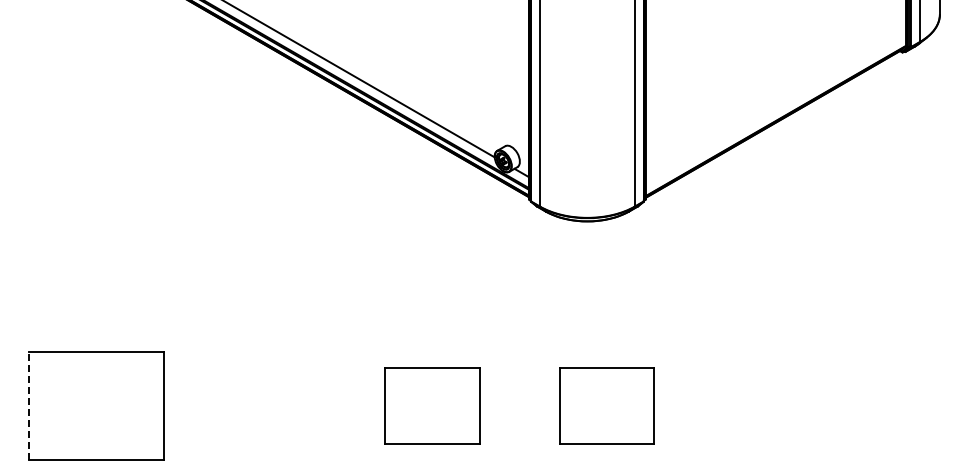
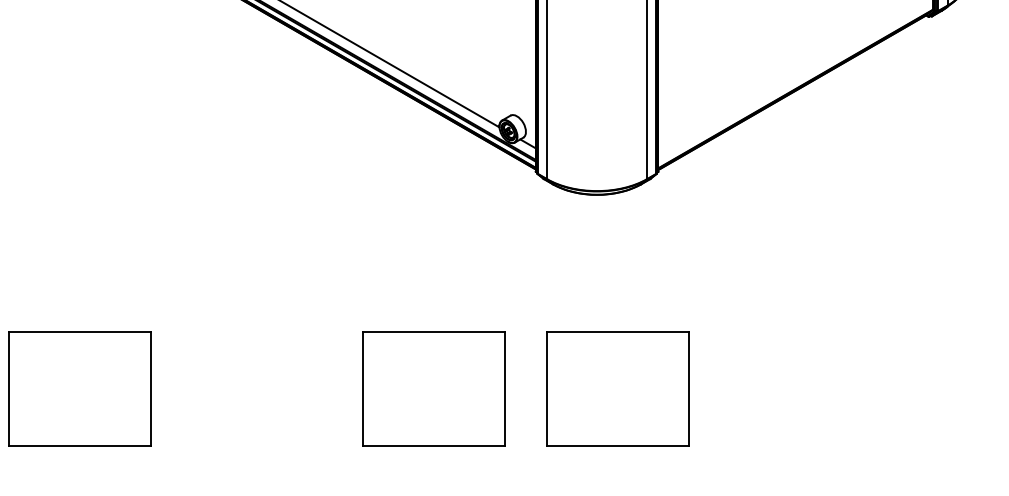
line: (29, 405) -> (9, 388), dashed -> solid
part: (432, 405) -> (433, 388), size x1.43
part: (607, 405) -> (618, 388), size x1.43

